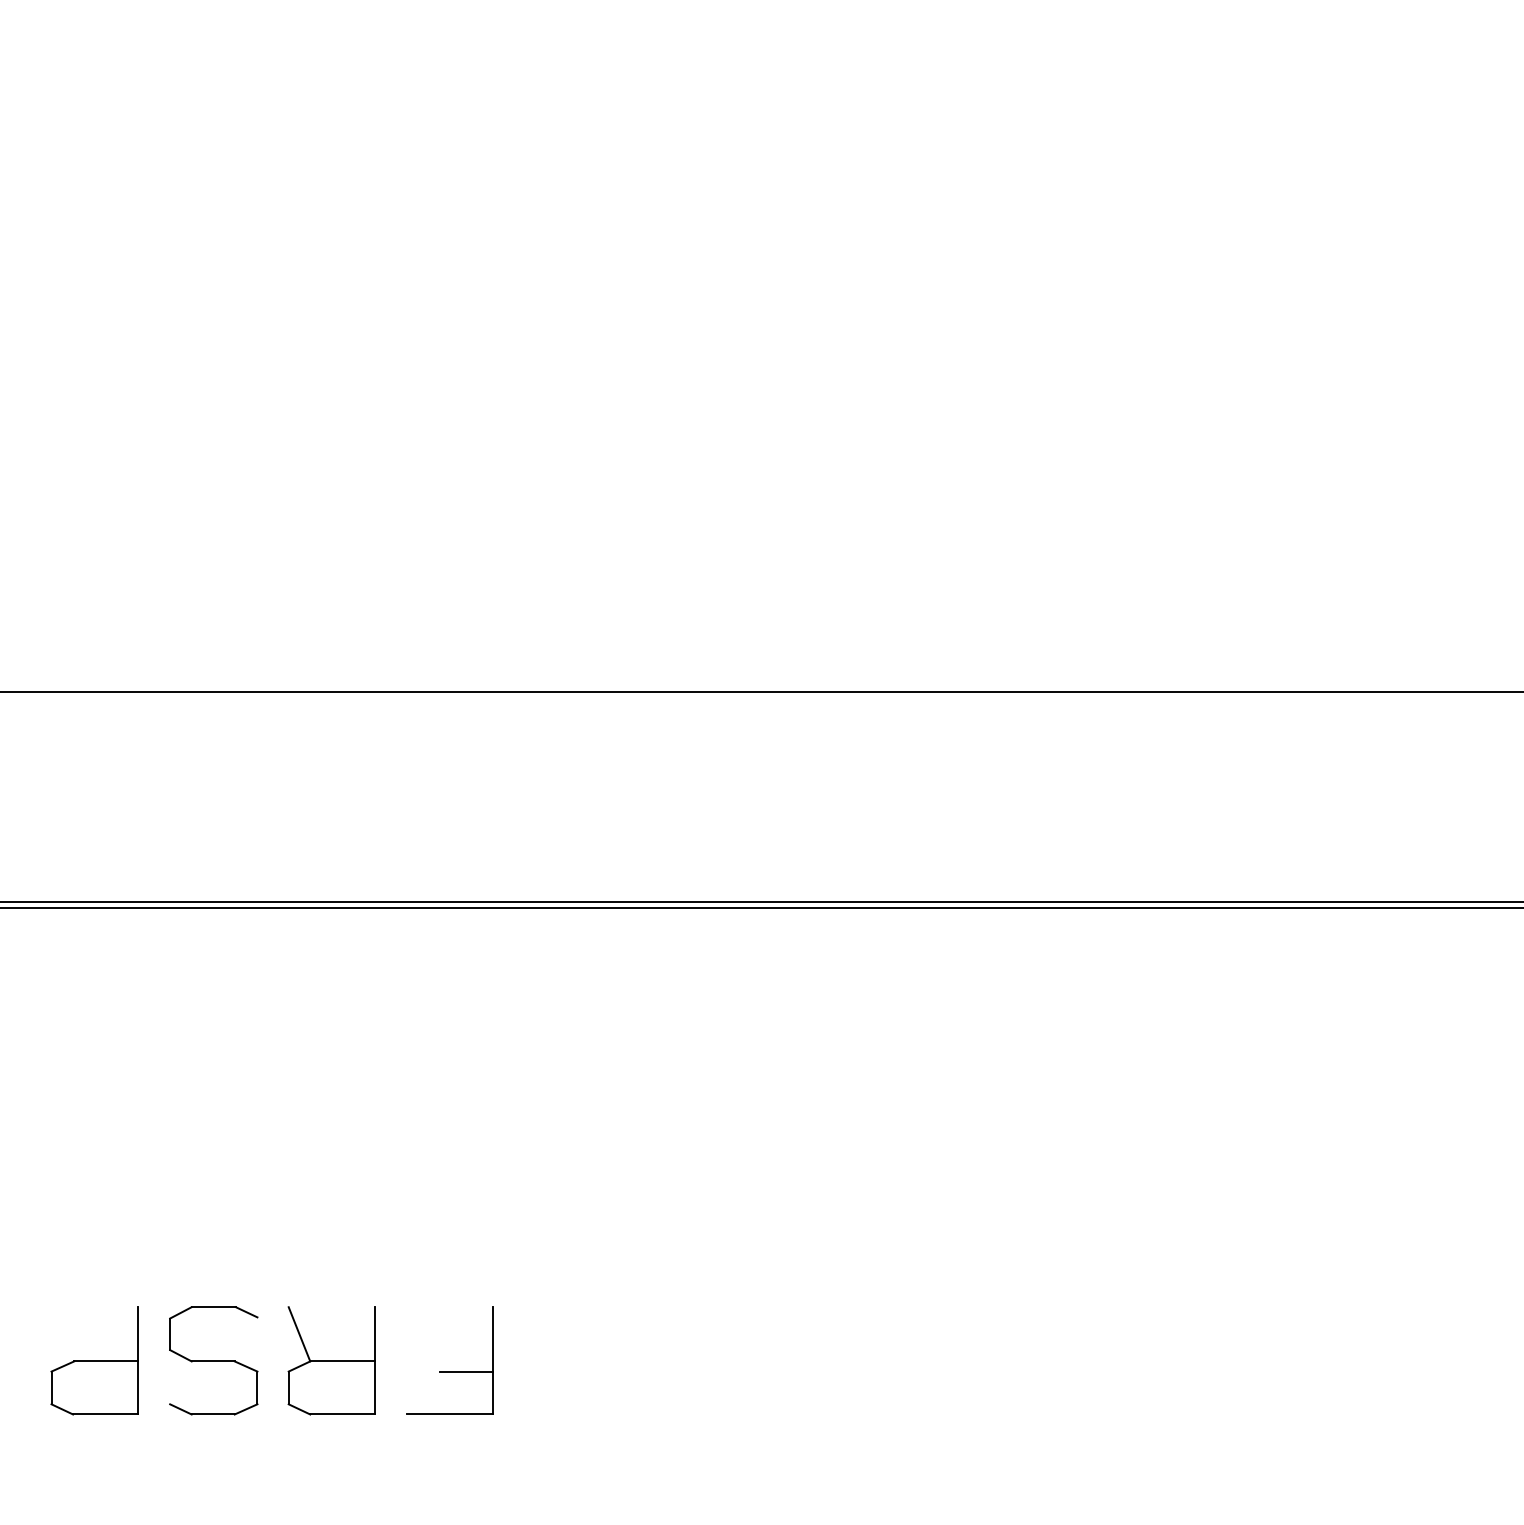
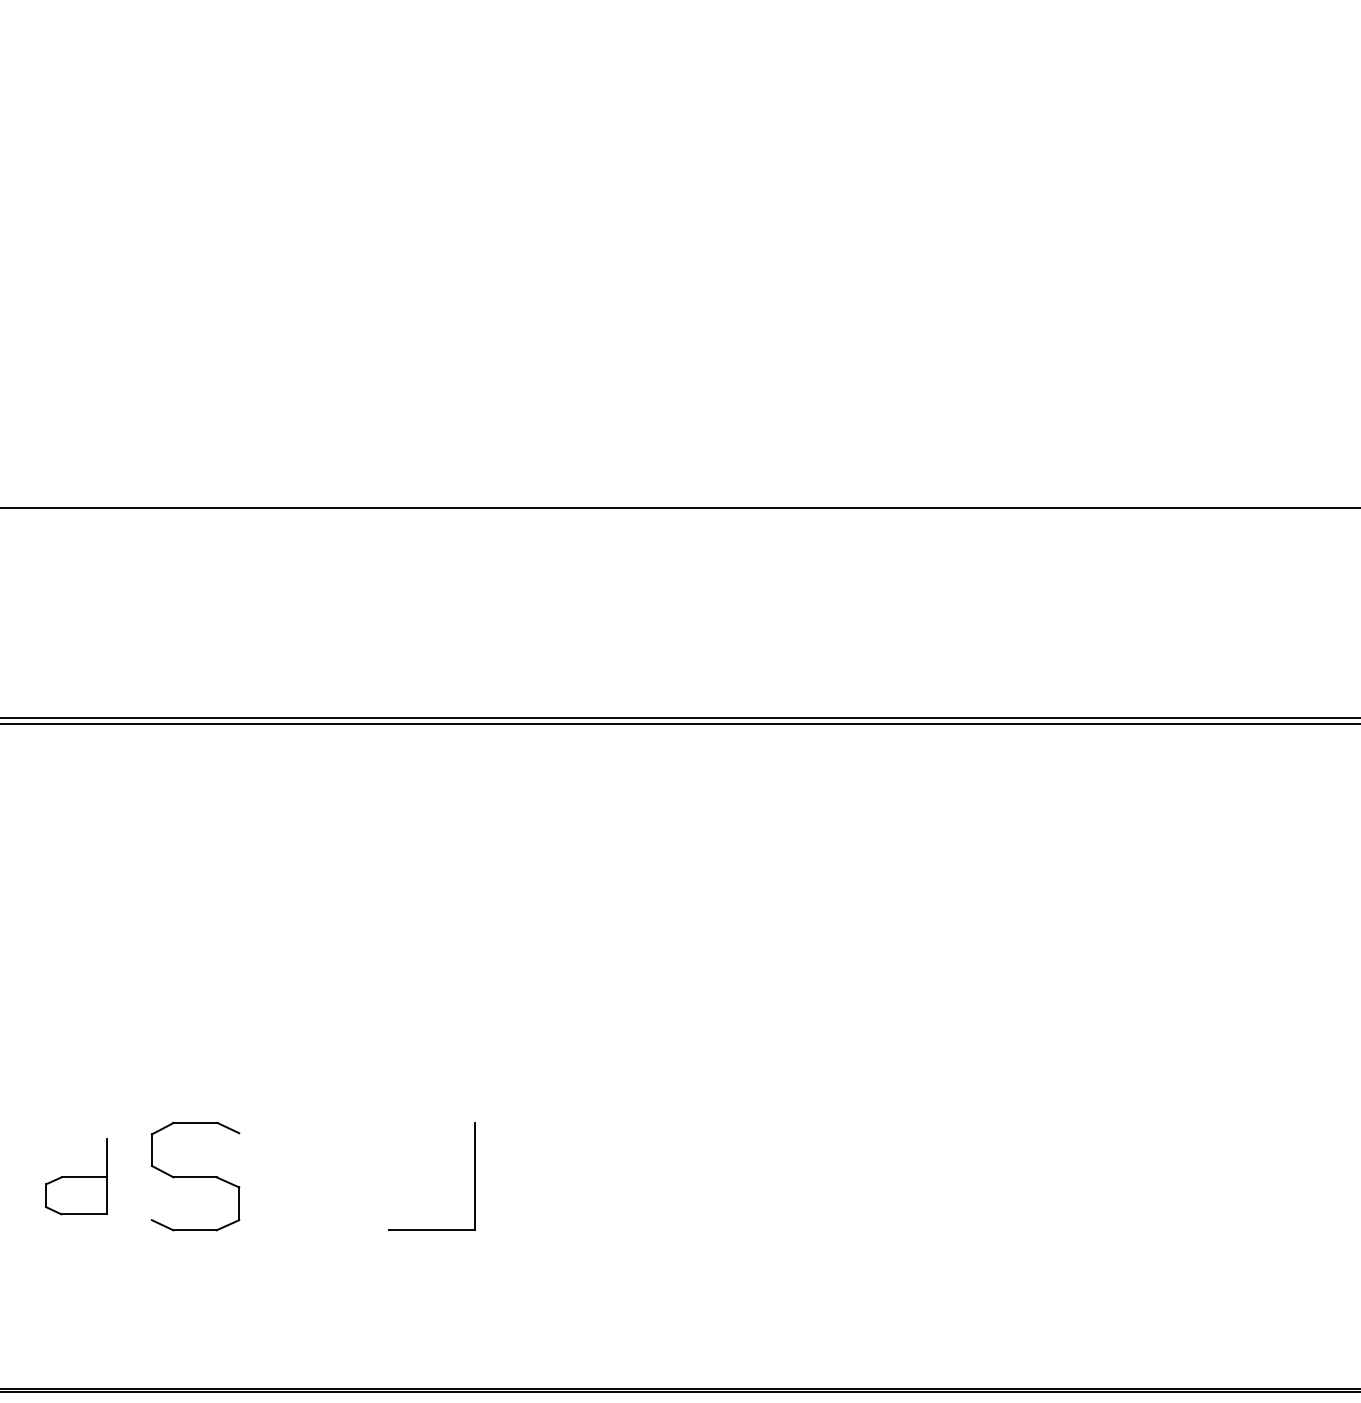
part: (94, 1360) -> (76, 1176), size x0.7
part: (331, 1360) -> (313, 1176), removed
line: (466, 1371) -> (448, 1187), removed

